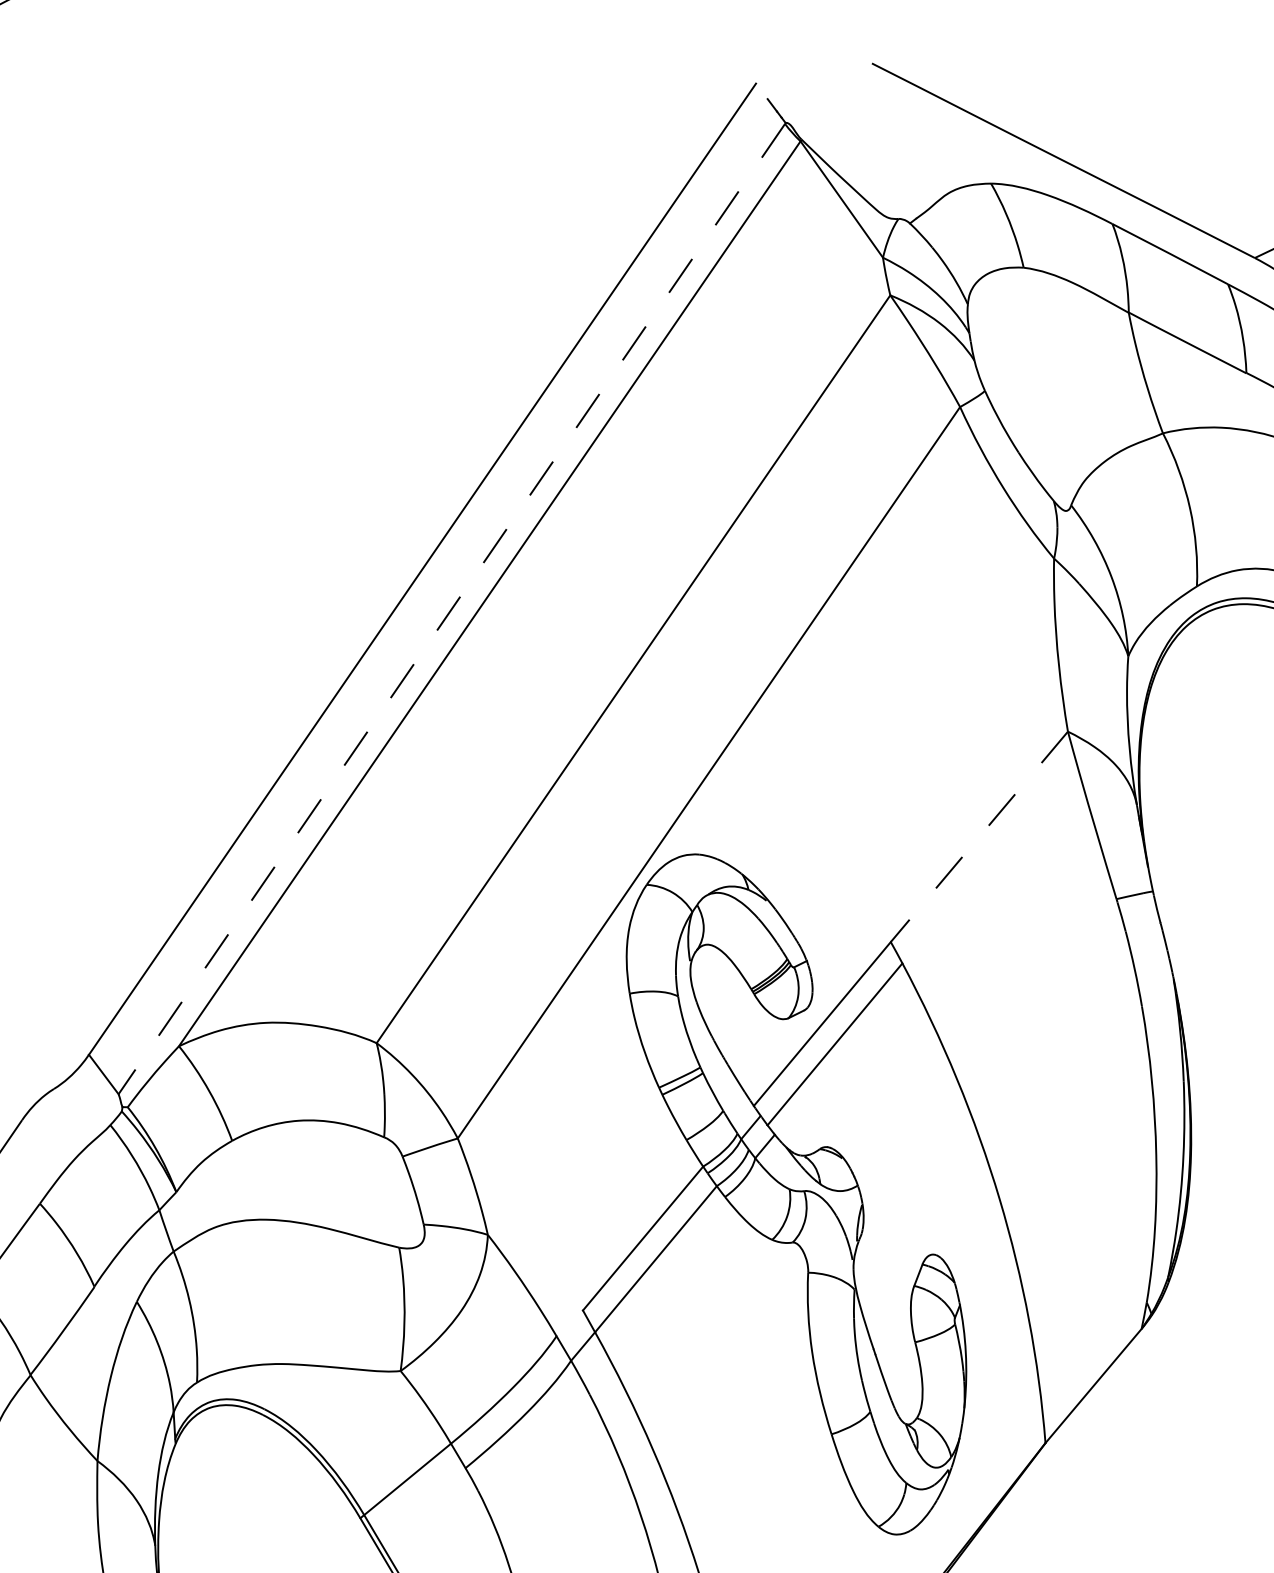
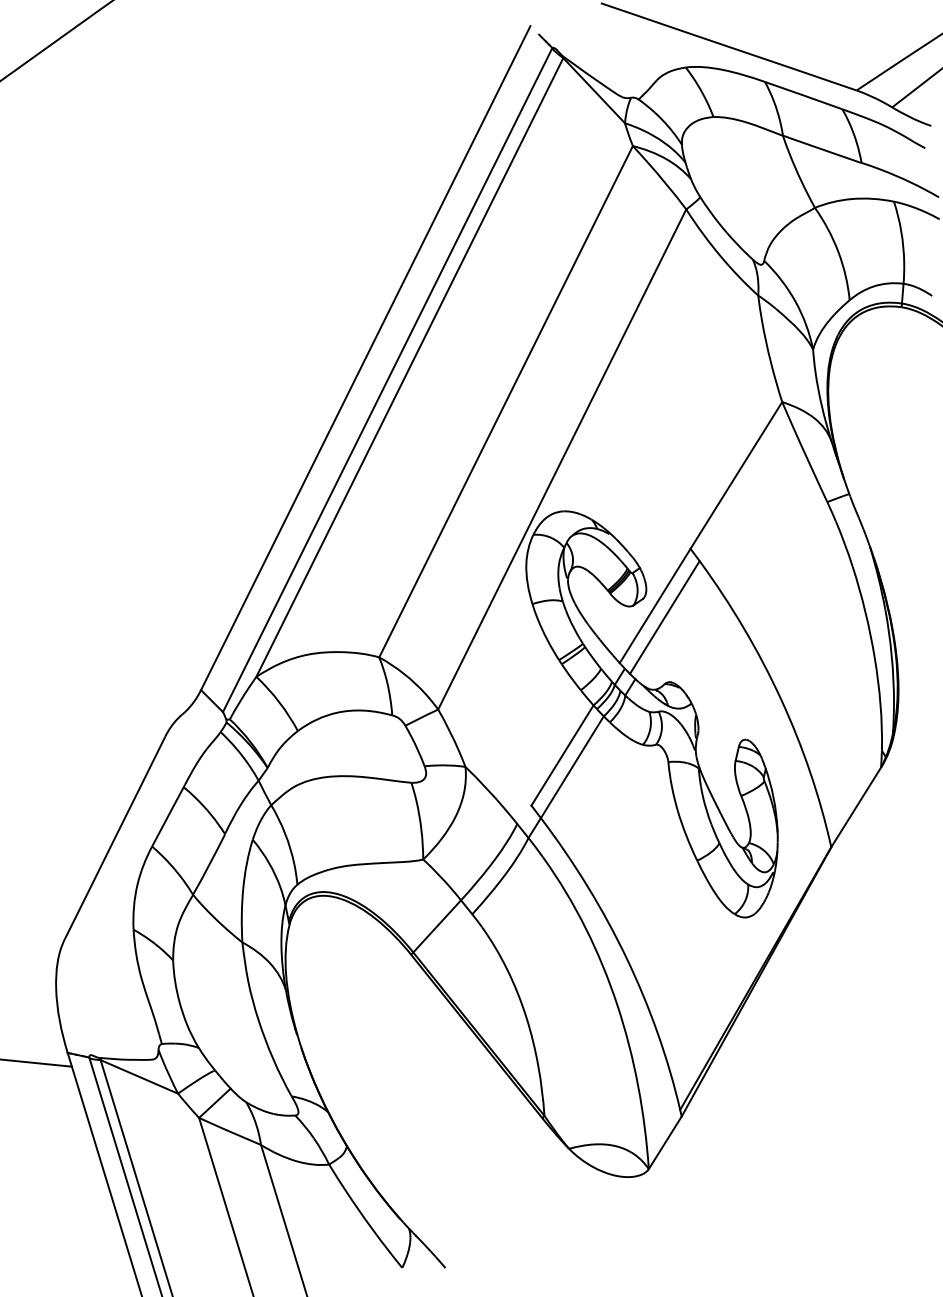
line: (451, 609) -> (387, 380), dashed -> solid
line: (979, 836) -> (736, 475), dashed -> solid

